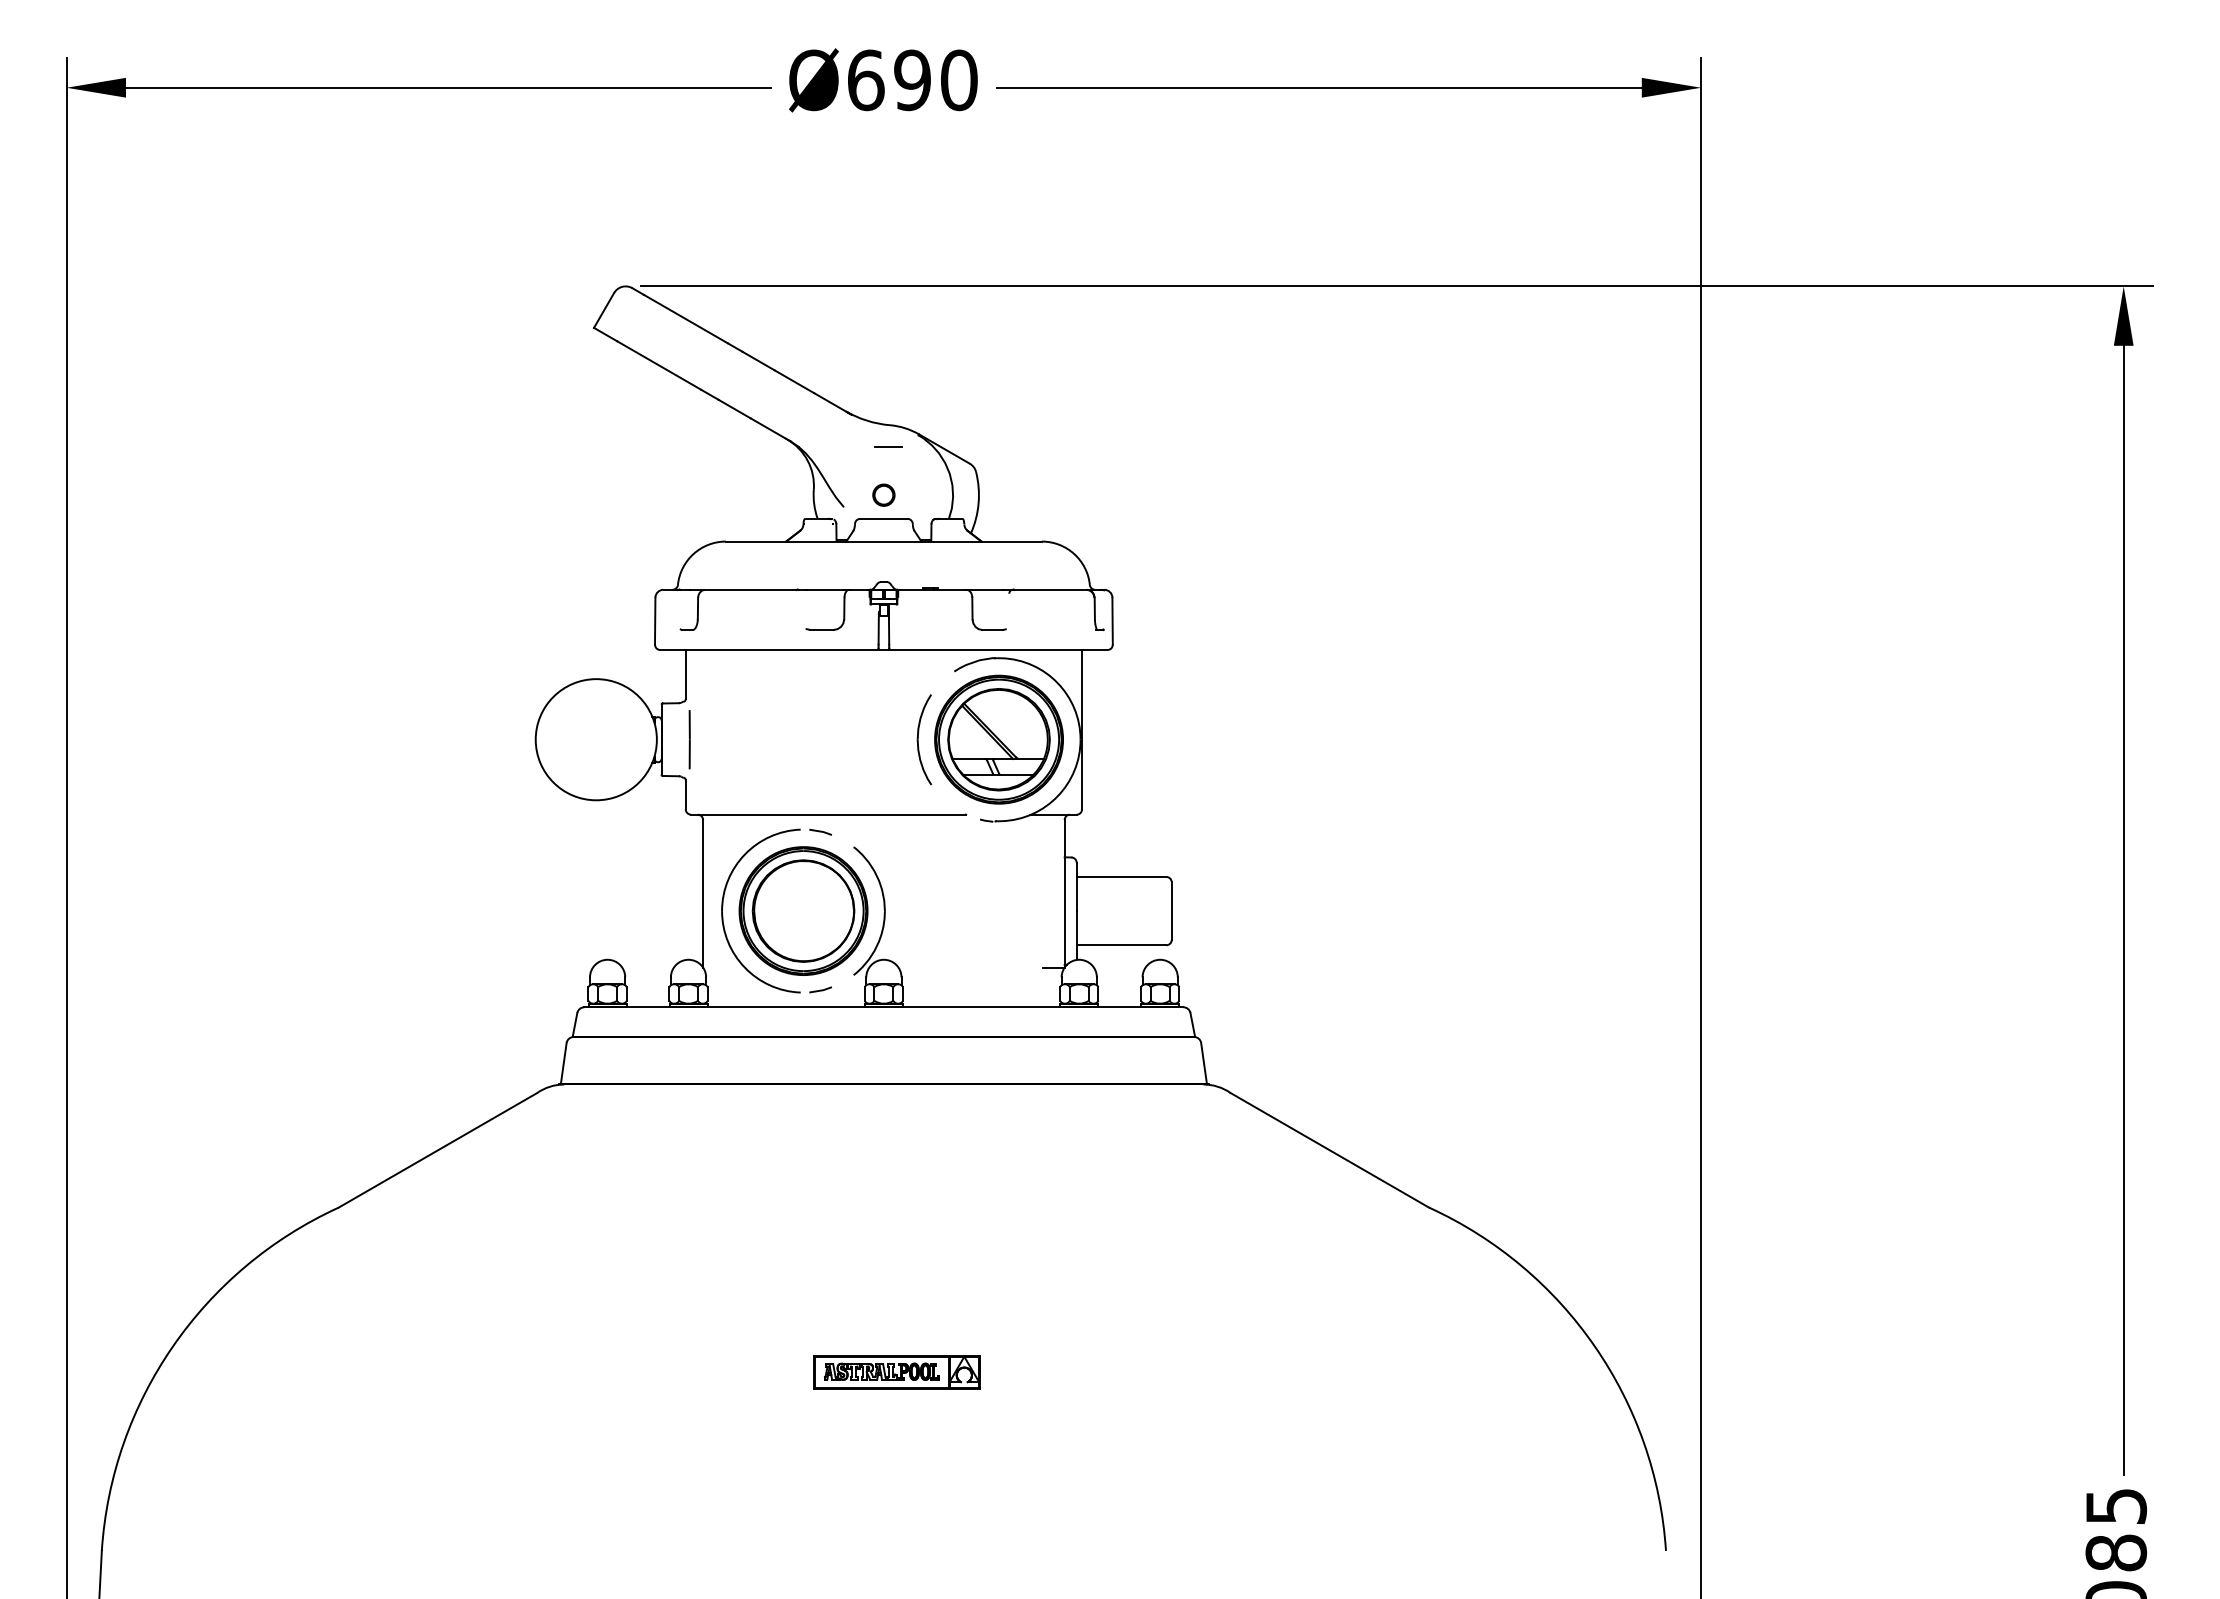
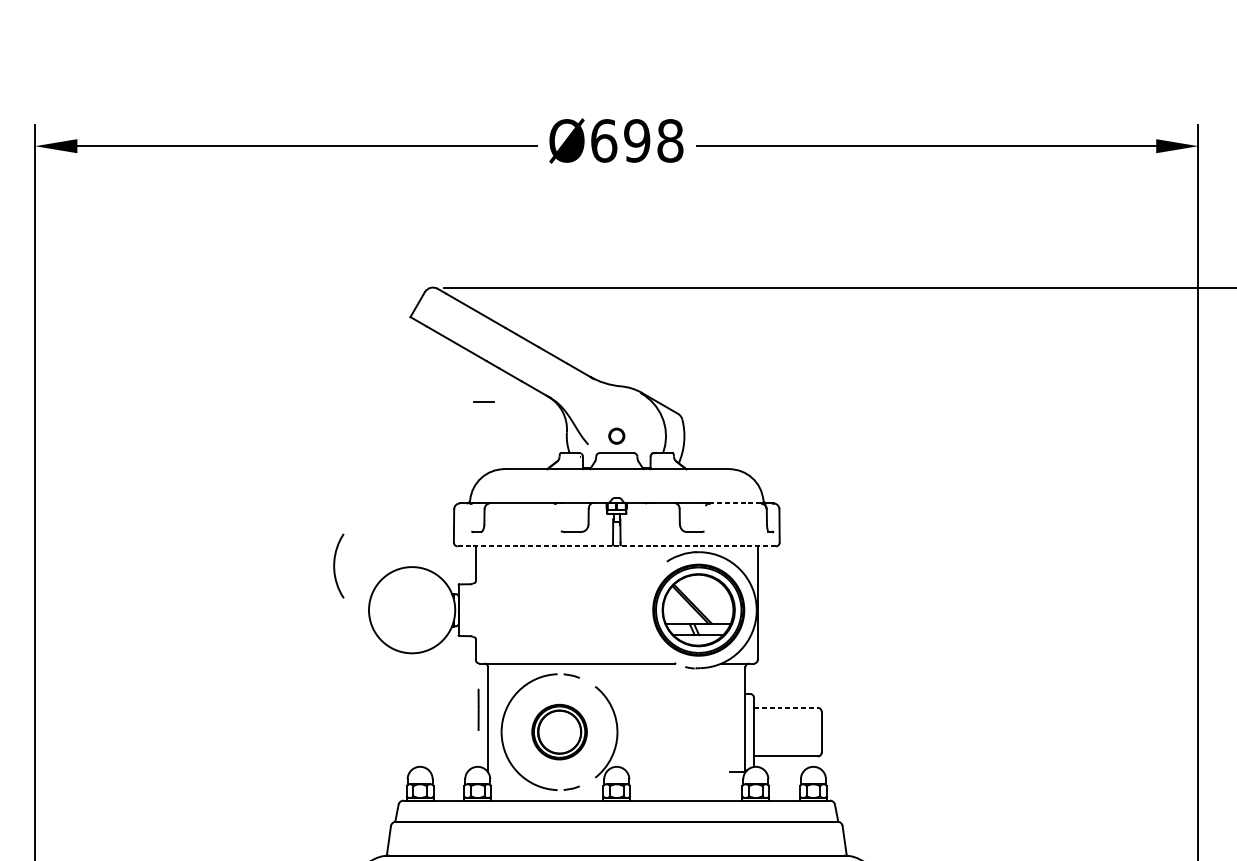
text: (959, 79) -> (670, 140), Ø690 -> Ø698
line: (888, 446) -> (484, 401), moved
line: (1050, 589) -> (735, 503), solid -> dashed
line: (883, 650) -> (616, 546), solid -> dashed
line: (689, 739) -> (478, 709), moved
part: (923, 739) -> (338, 565), moved
line: (1121, 876) -> (785, 707), solid -> dashed
part: (803, 910) -> (559, 731), size x0.6

